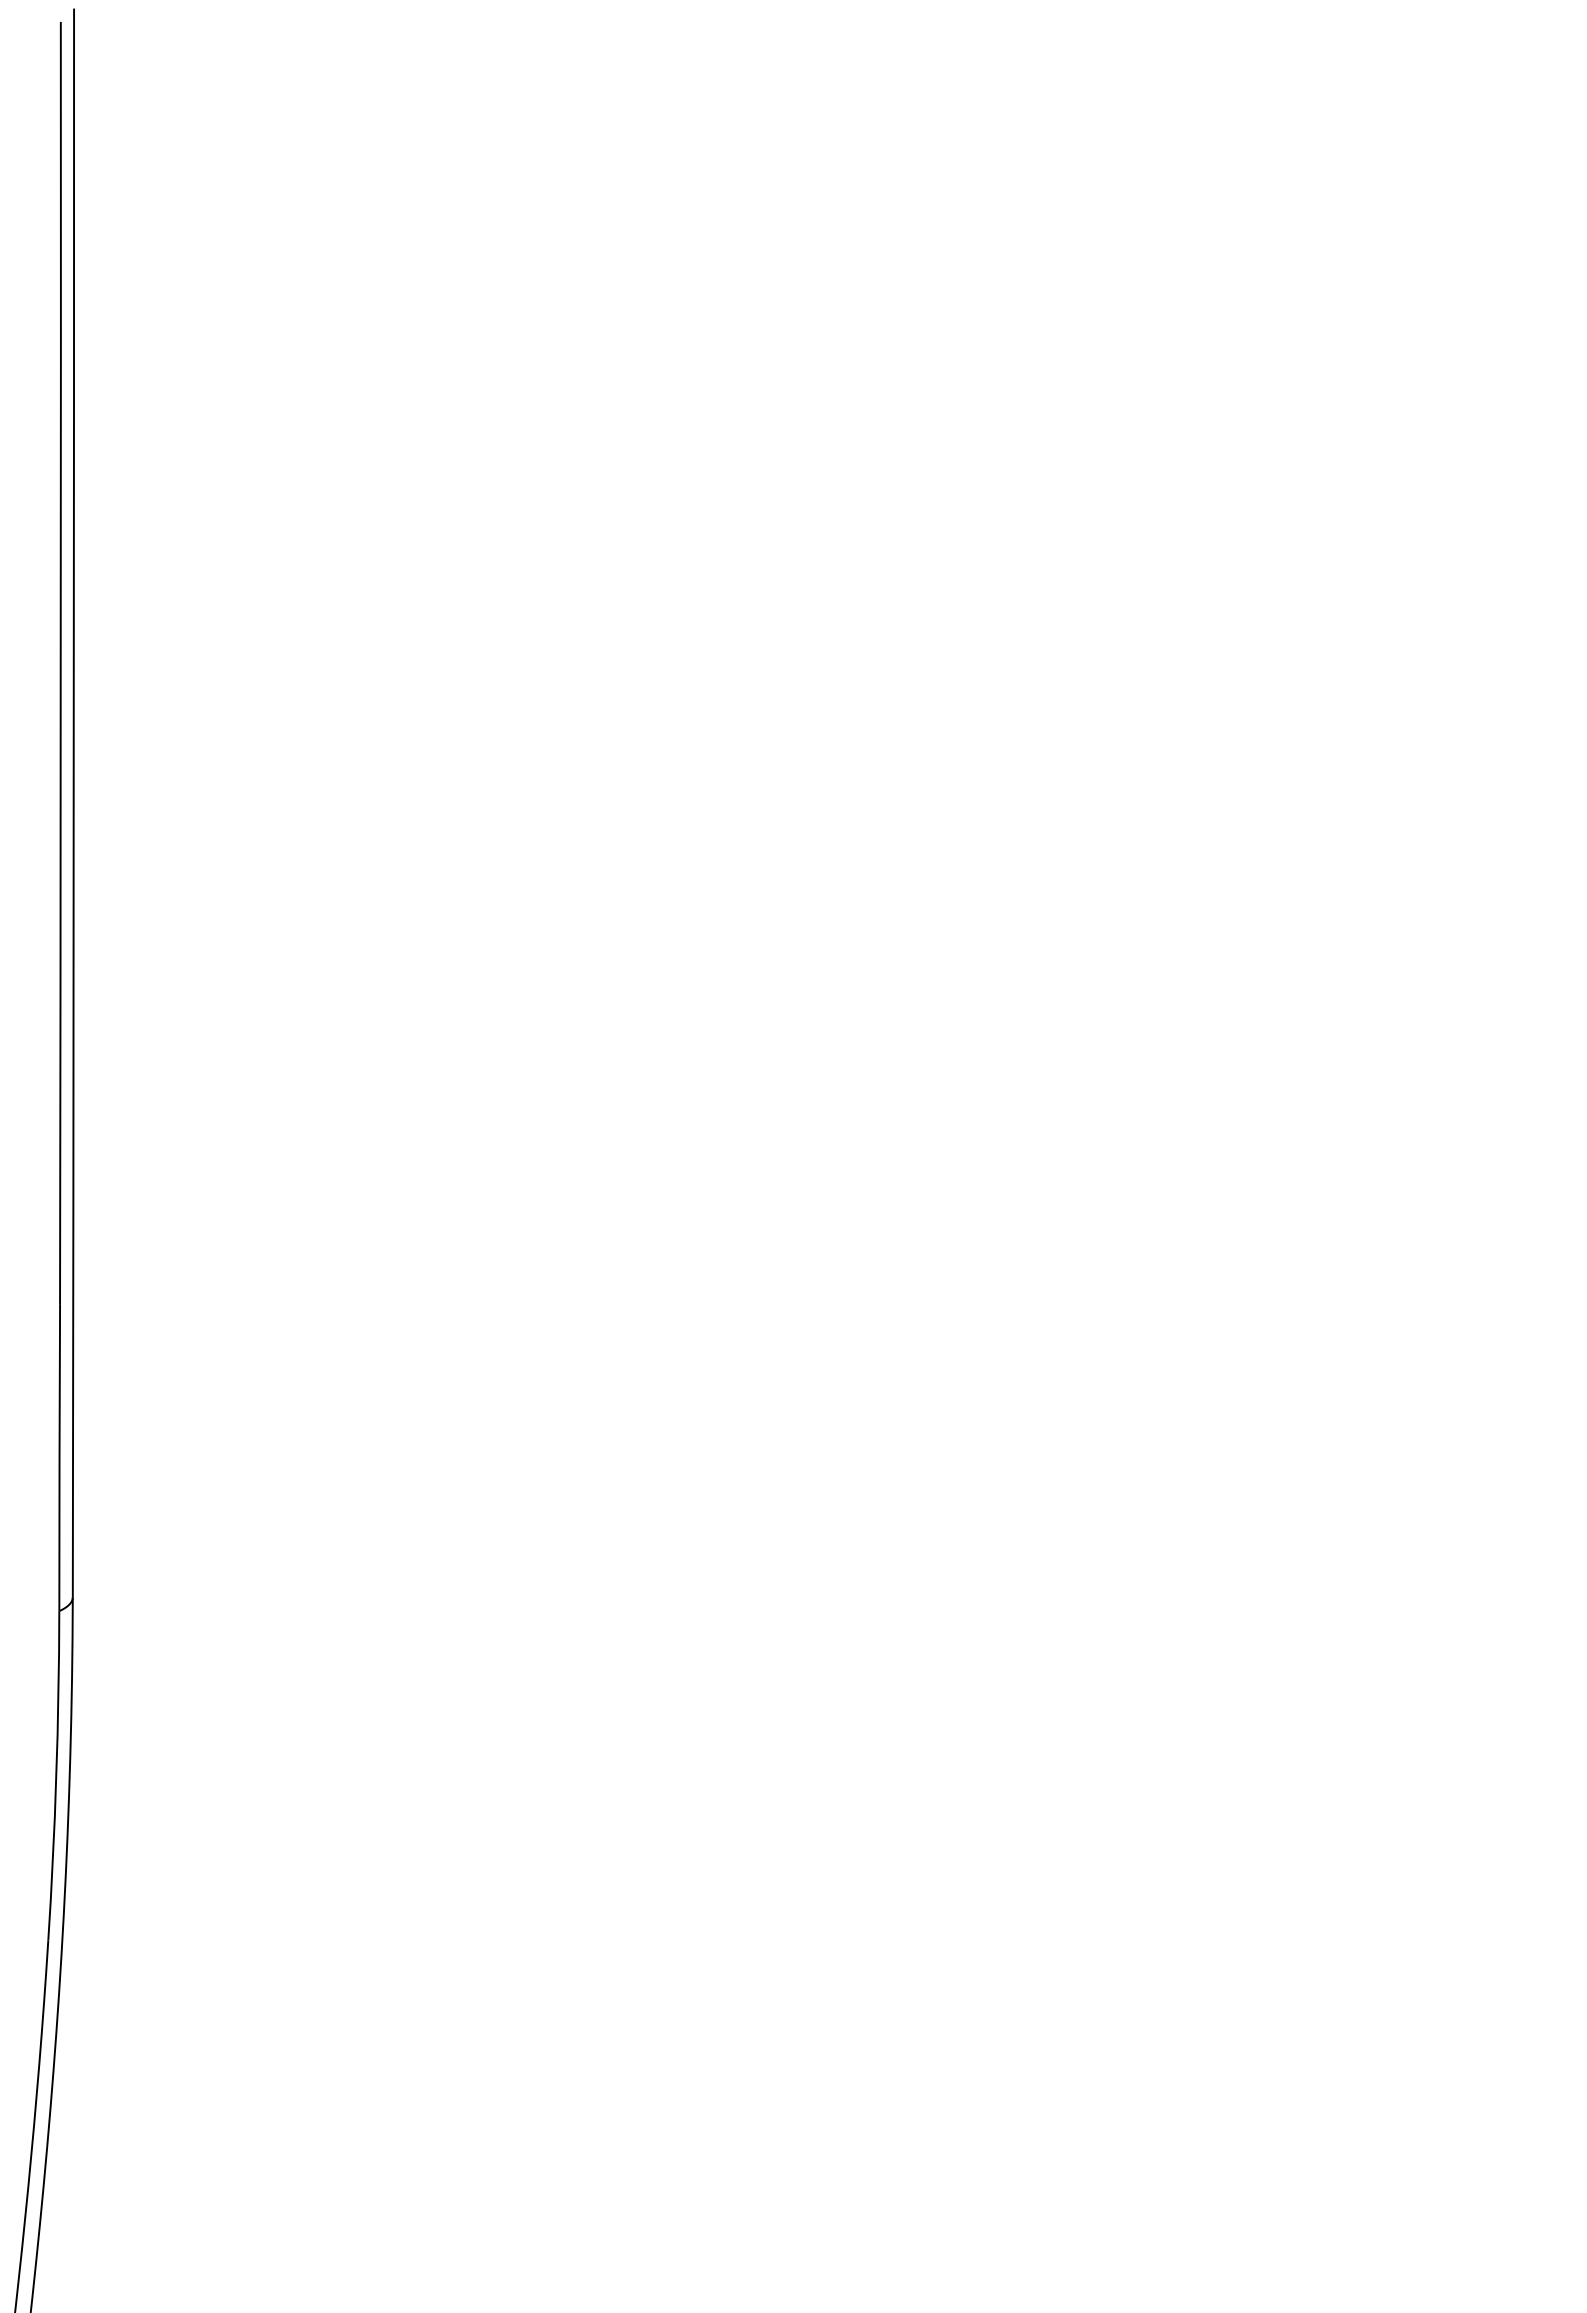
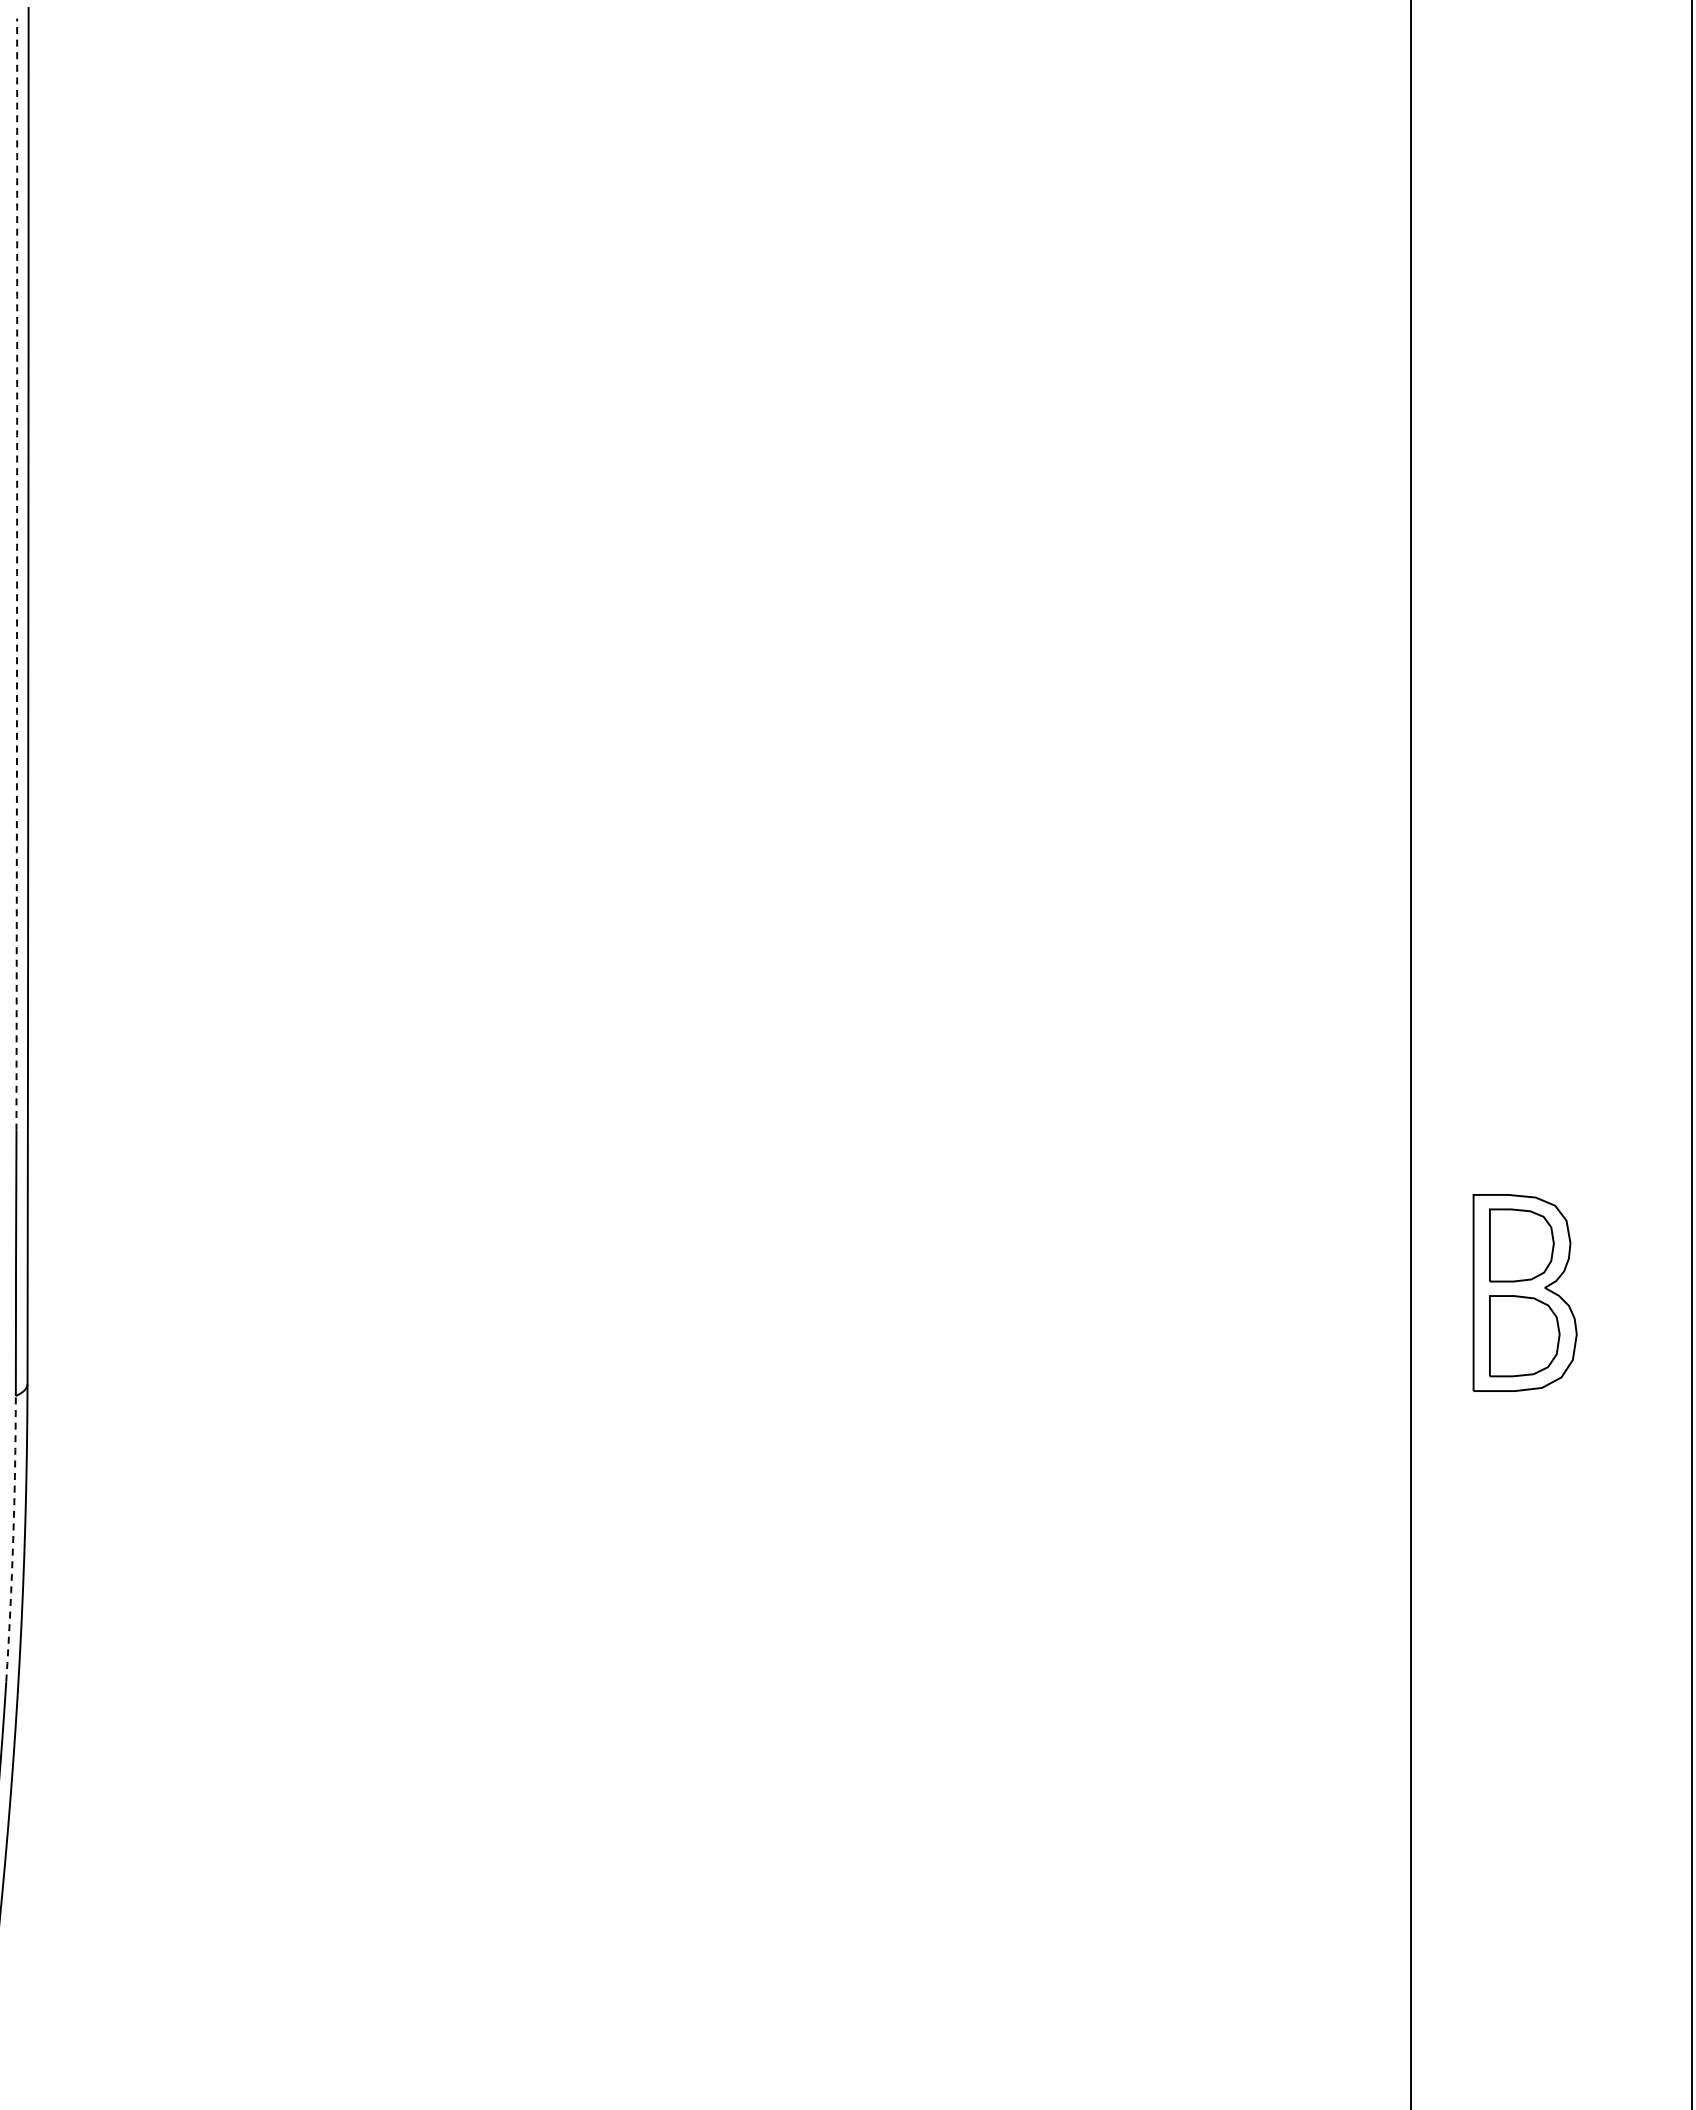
arc: (61, 663) -> (17, 574), solid -> dashed
arc: (56, 1775) -> (13, 1538), solid -> dashed

